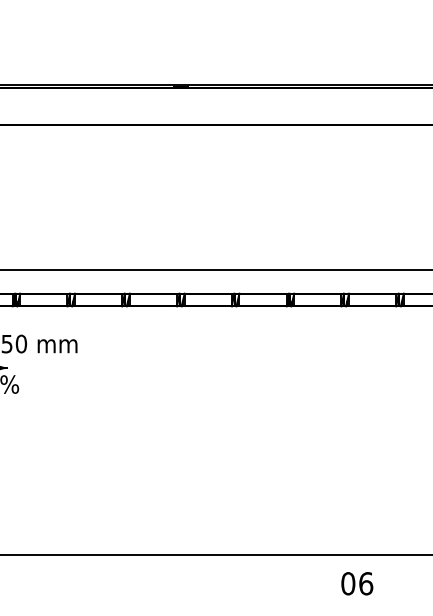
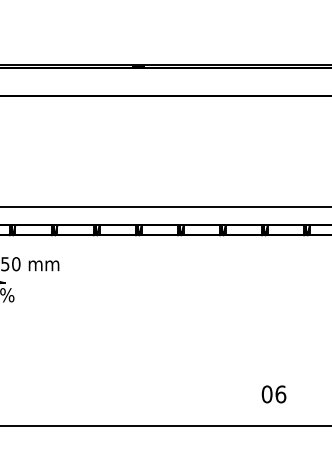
text: (357, 583) -> (274, 394), moved

